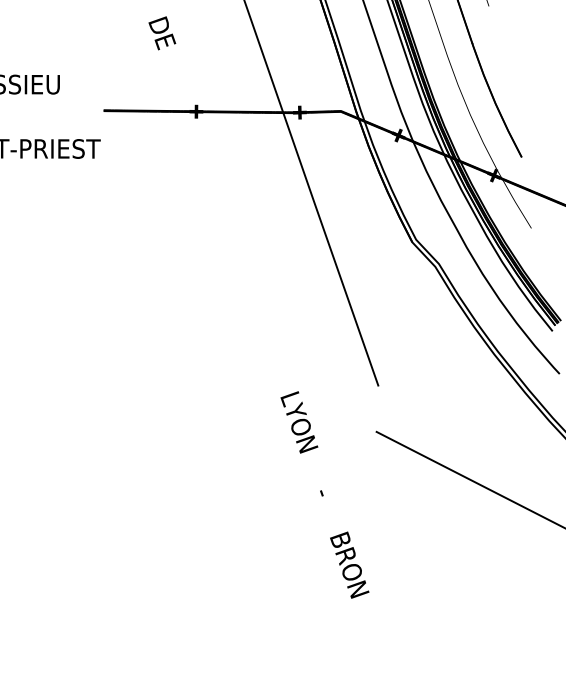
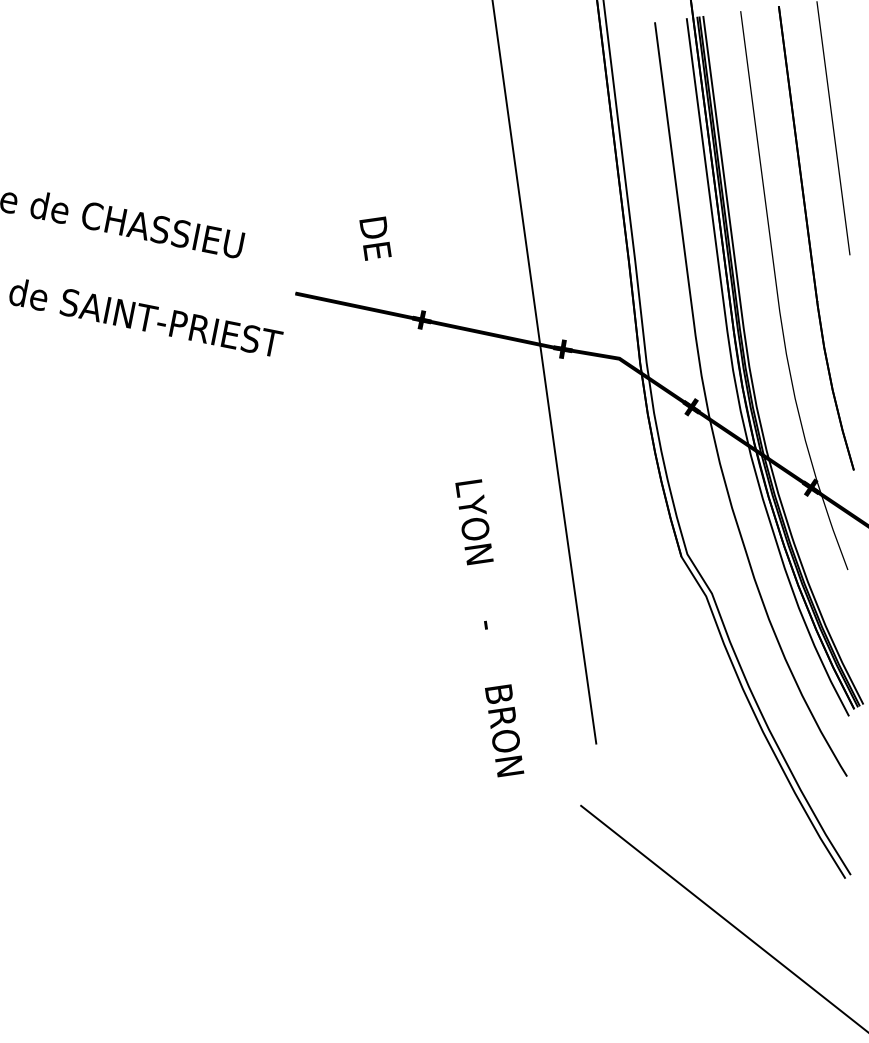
text: (162, 33) -> (375, 238), moved
text: (324, 495) -> (489, 628), moved

